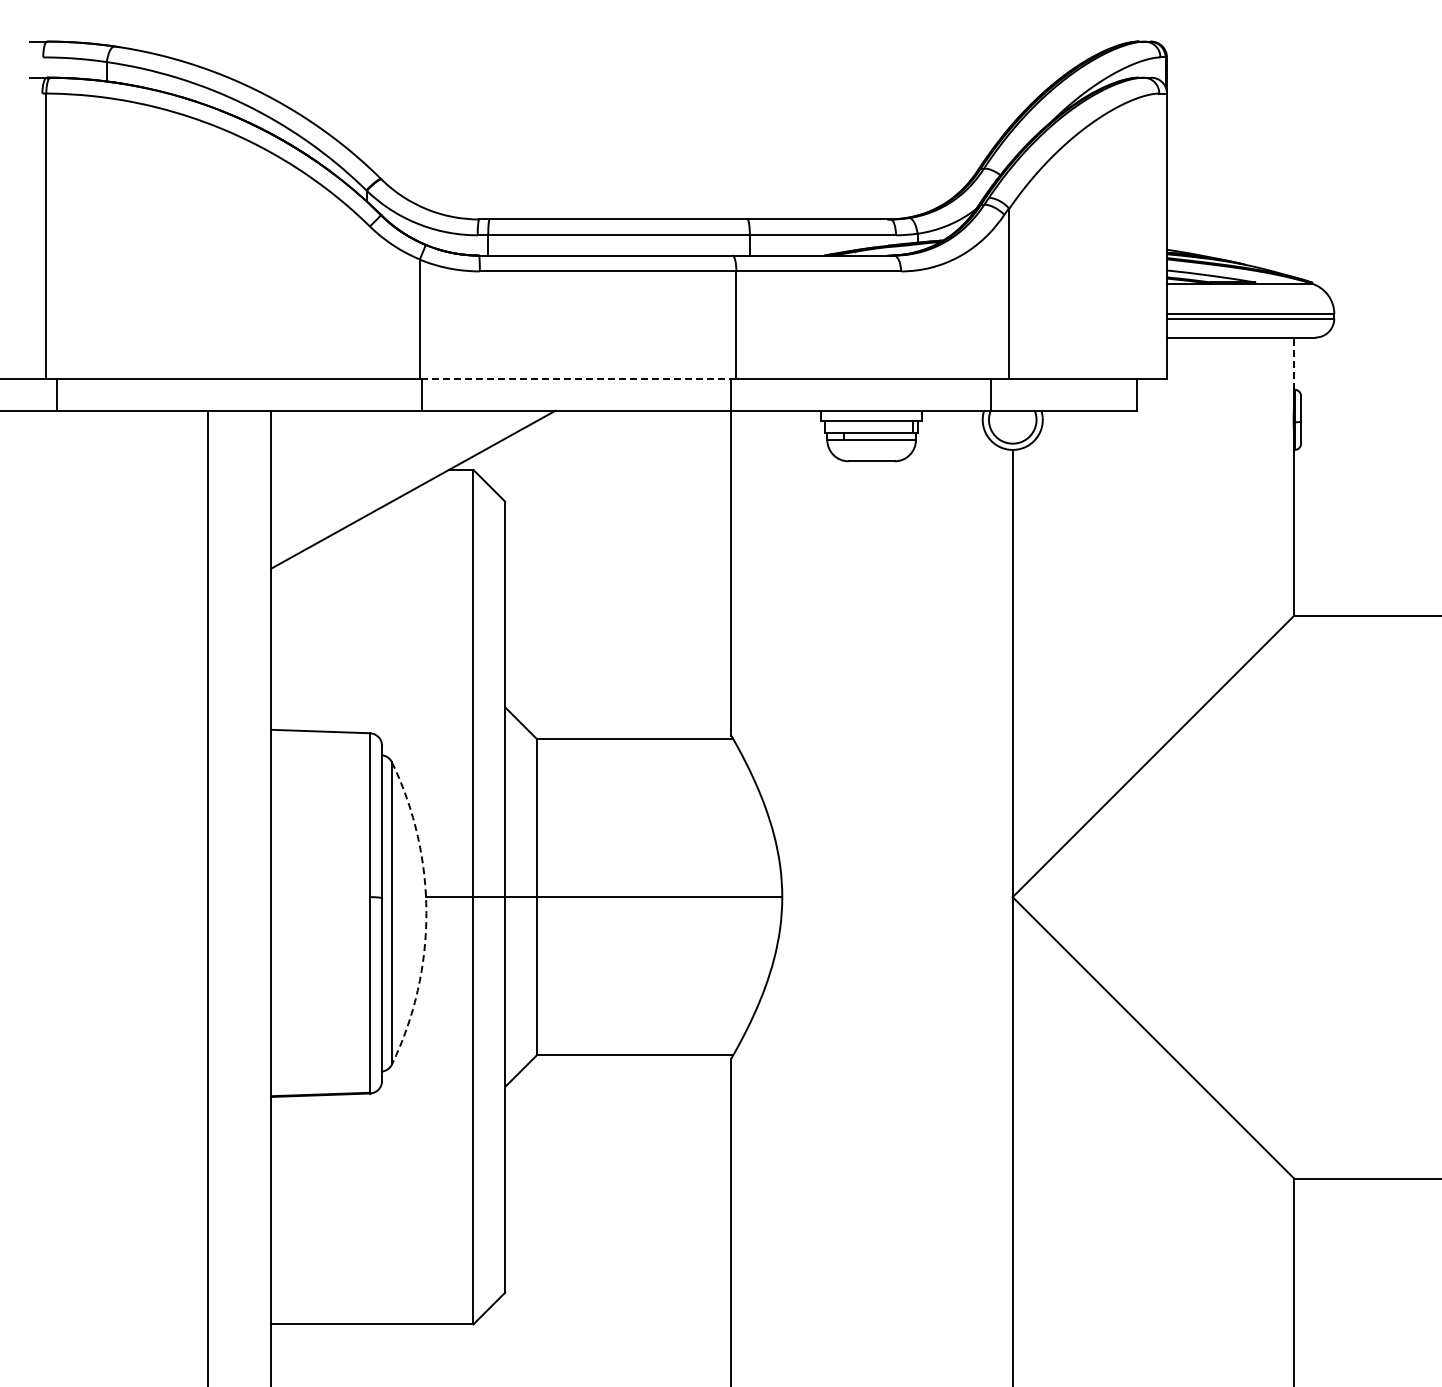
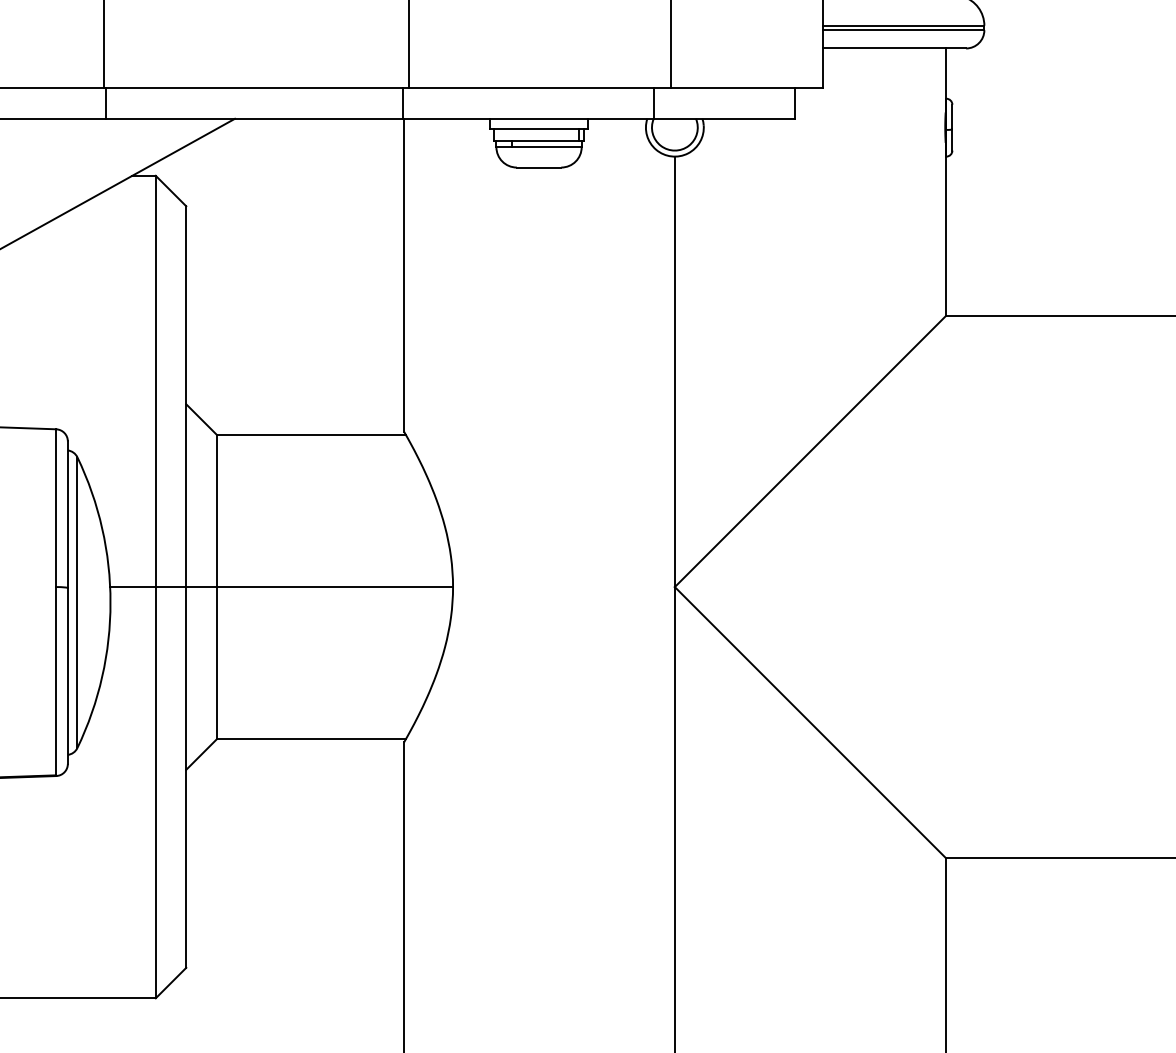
line: (1294, 363) -> (946, 73), dashed -> solid
line: (577, 379) -> (255, 88), dashed -> solid
arc: (426, 913) -> (110, 602), dashed -> solid

